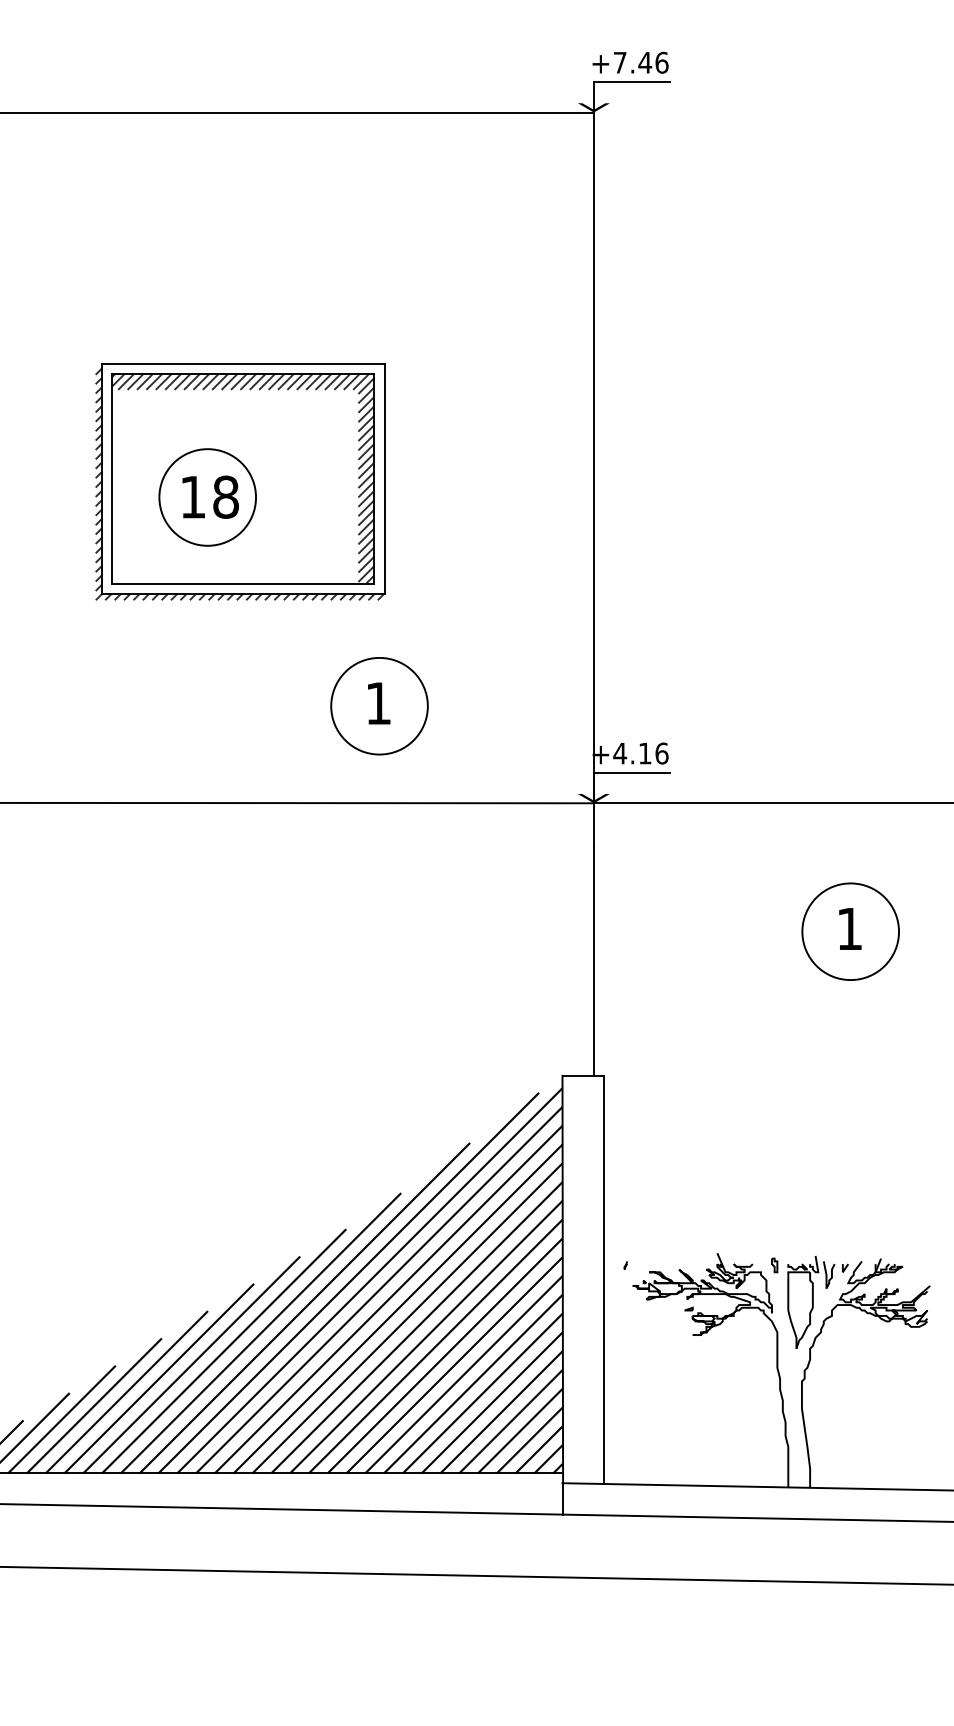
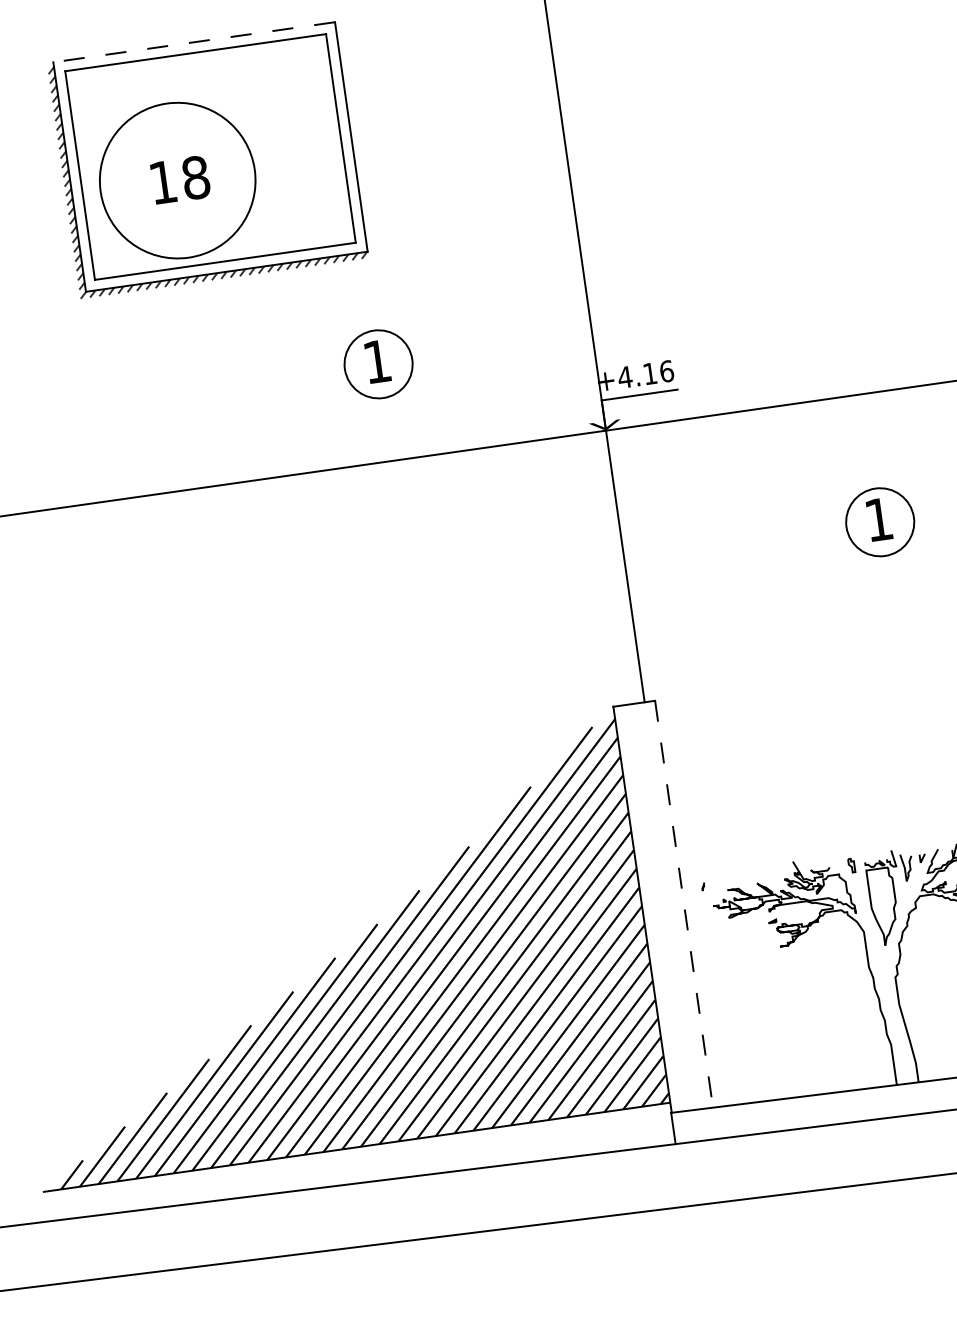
line: (242, 363) -> (193, 42), solid -> dashed
hatch: (243, 478) -> (210, 156), removed
circle: (207, 497) -> (177, 180), size x1.6
circle: (379, 705) -> (378, 363), size x0.7
circle: (850, 931) -> (879, 522), size x0.7
line: (604, 1280) -> (684, 904), solid -> dashed

